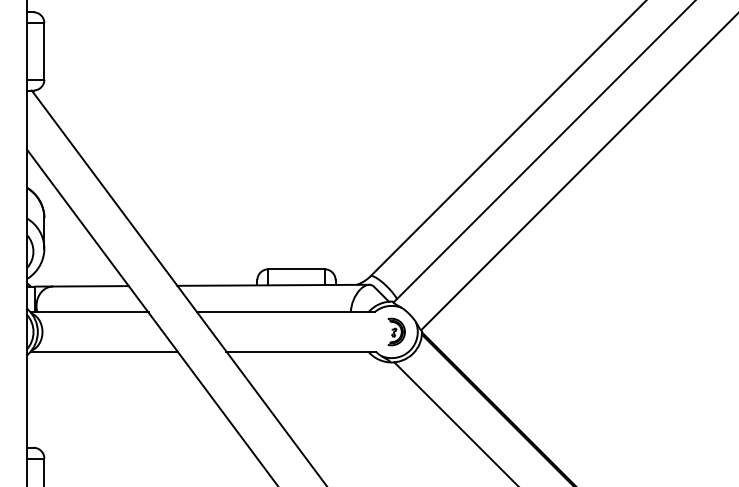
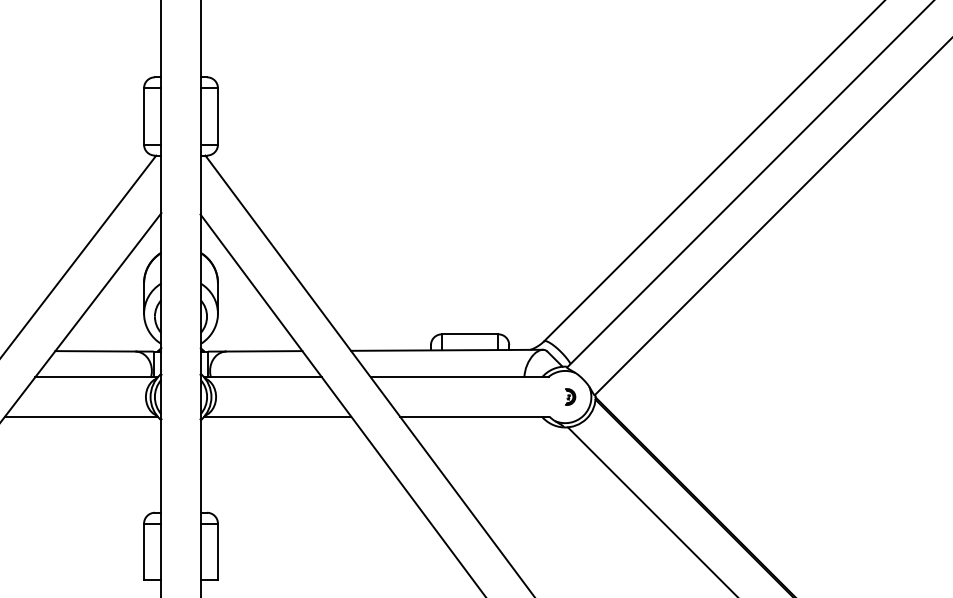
part: (396, 331) -> (570, 396), size x0.6

